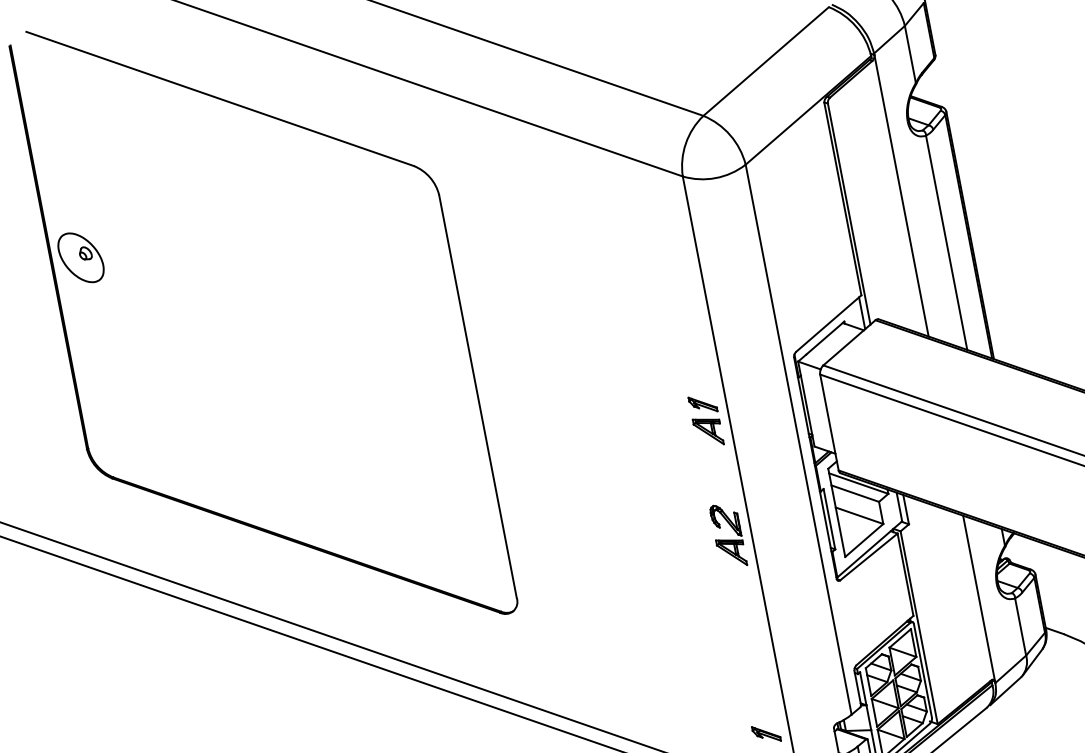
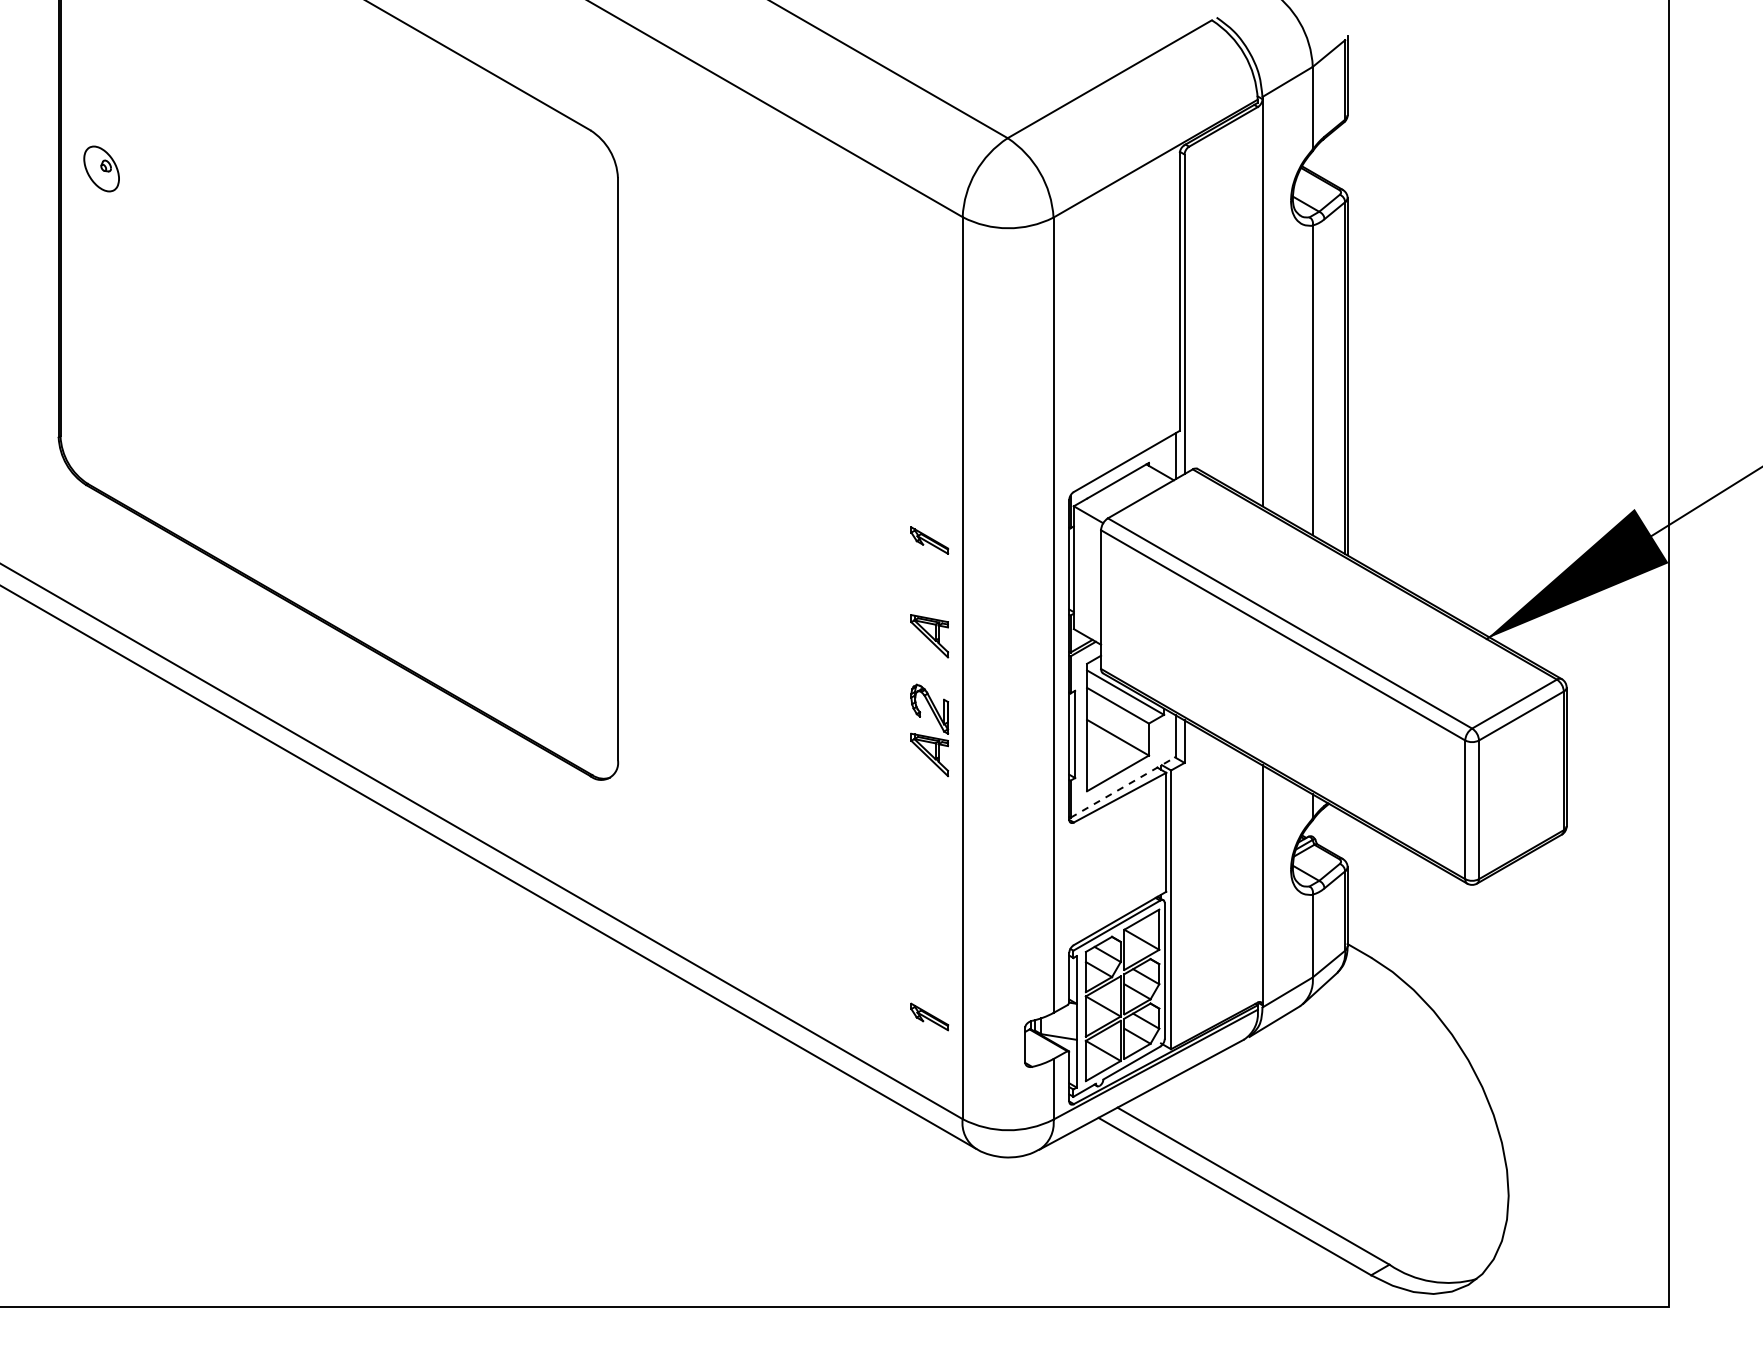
part: (80, 257) -> (101, 168), size x0.6
part: (708, 432) -> (929, 636), moved
line: (869, 549) -> (1123, 787), solid -> dashed

